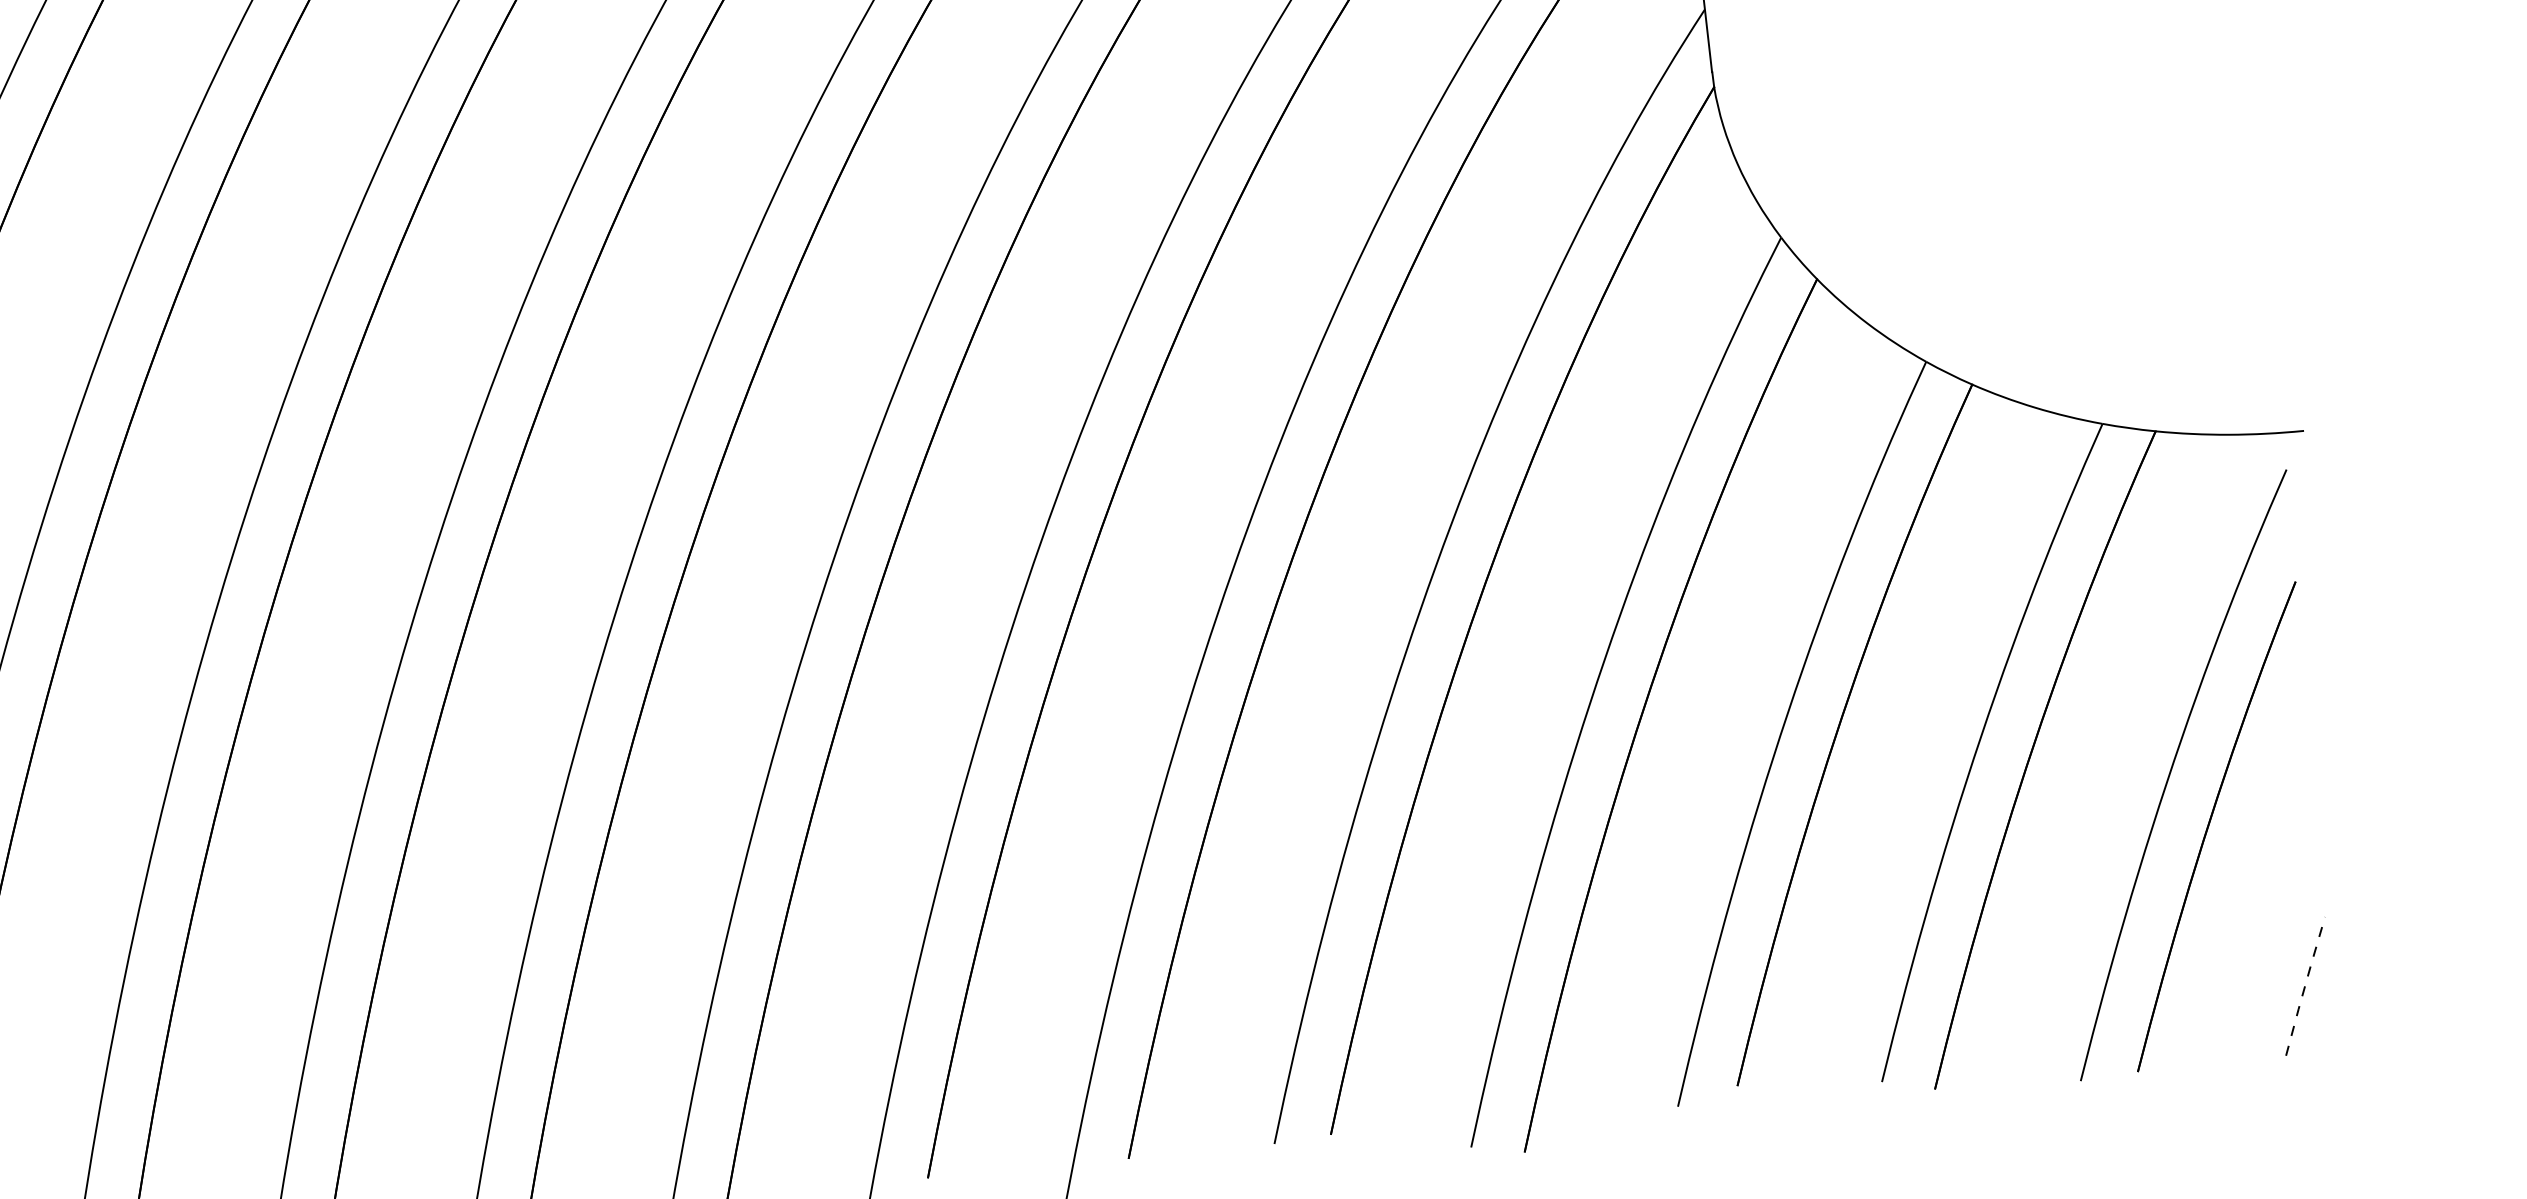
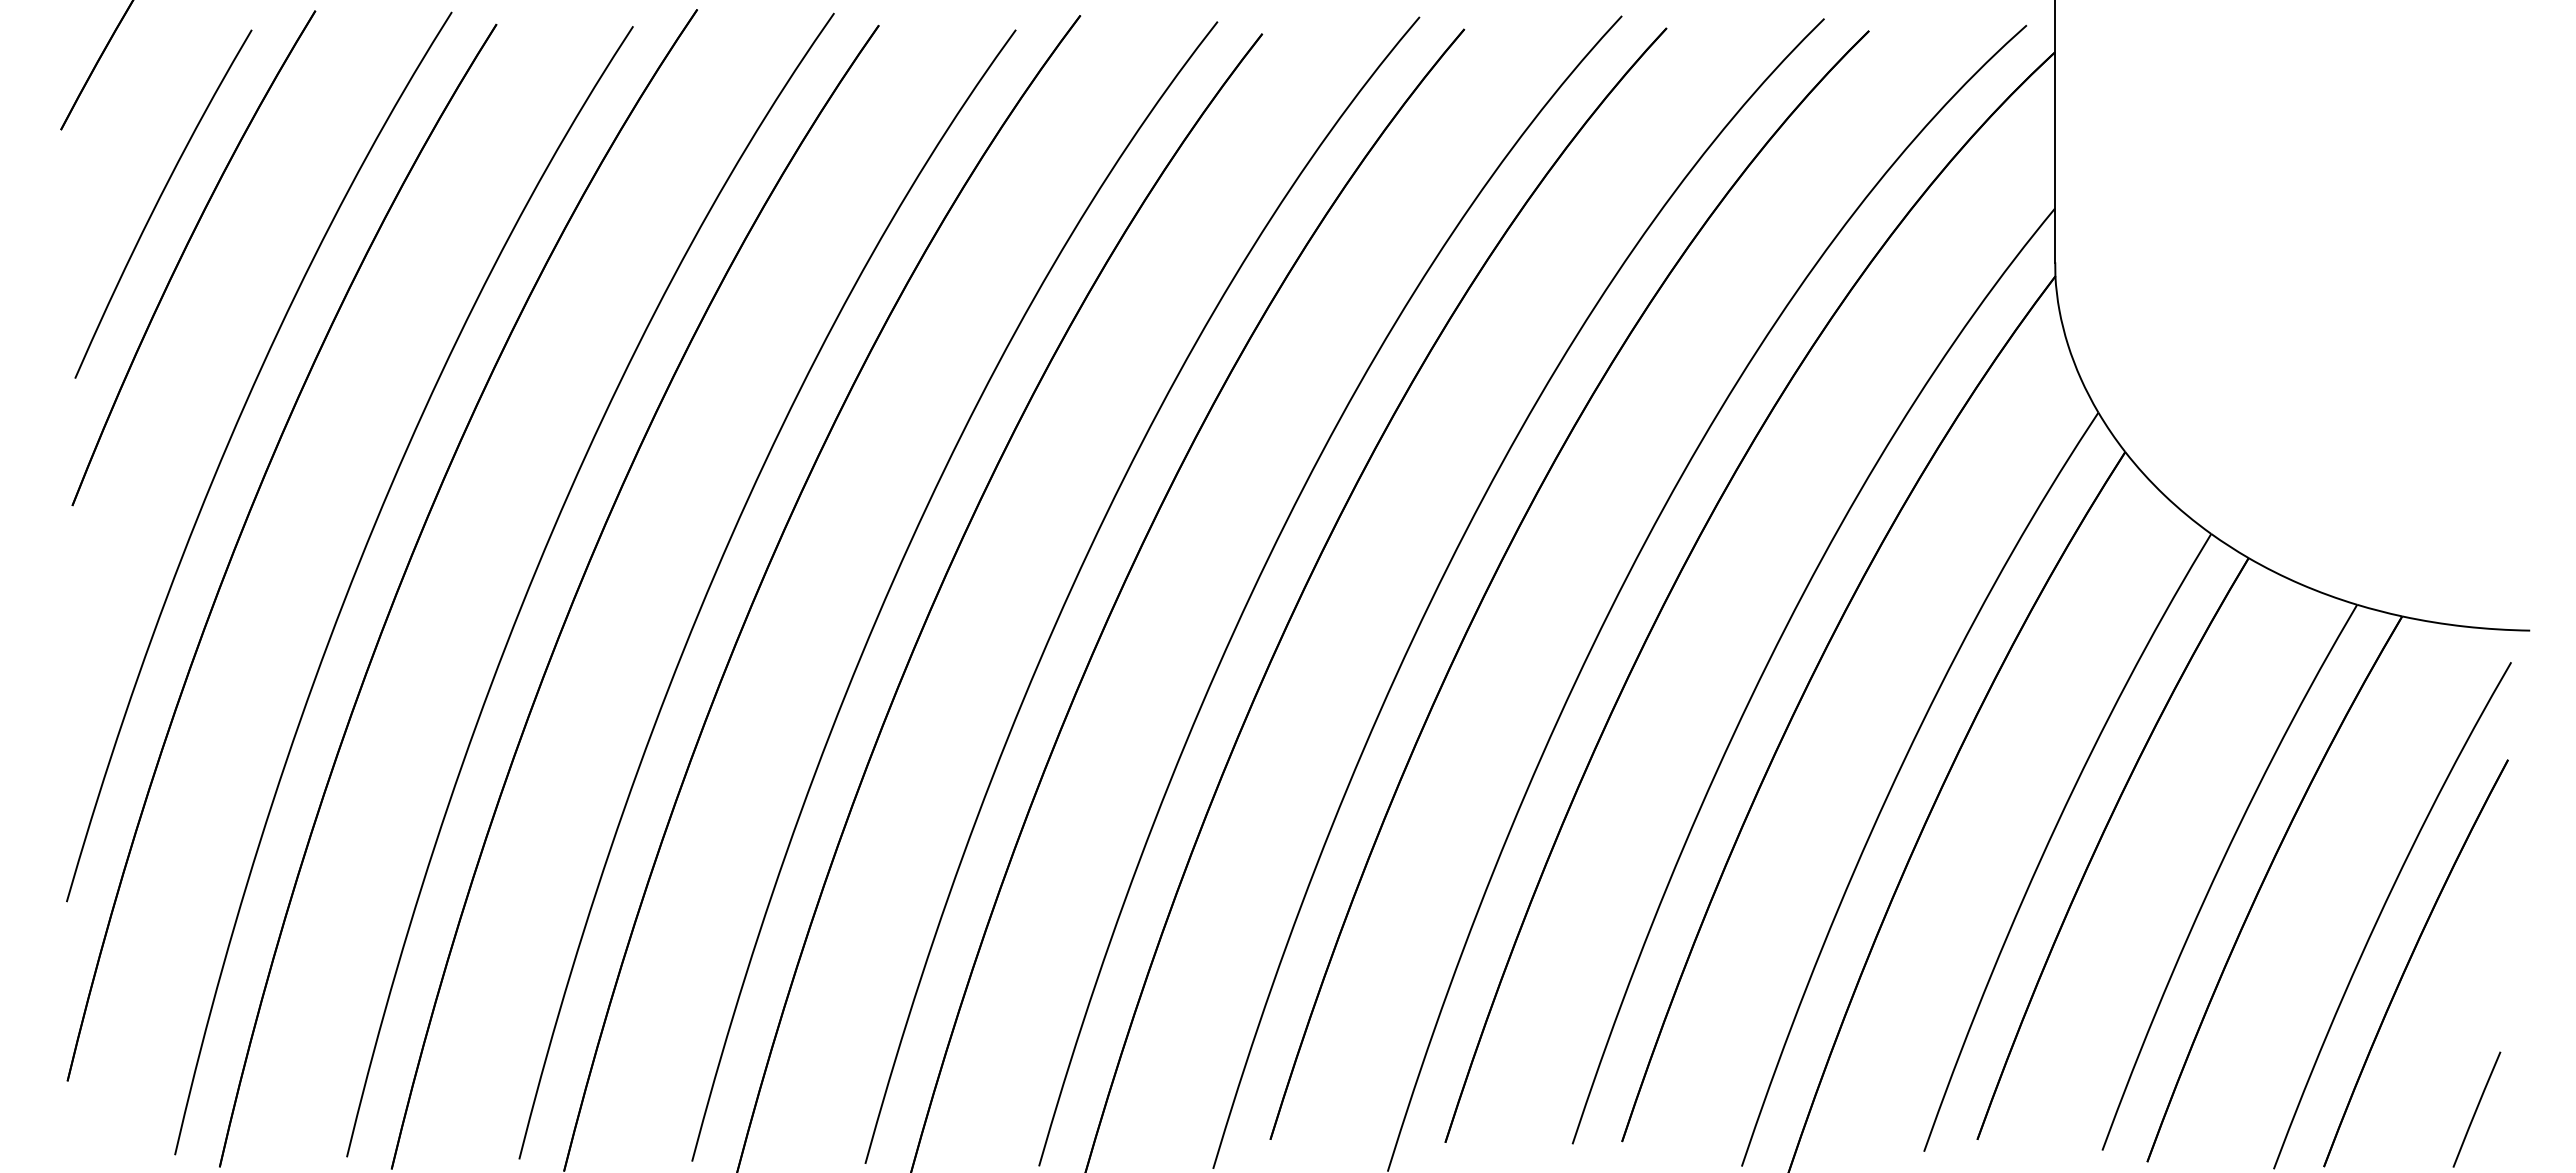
line: (2305, 986) -> (2476, 1109), dashed -> solid

